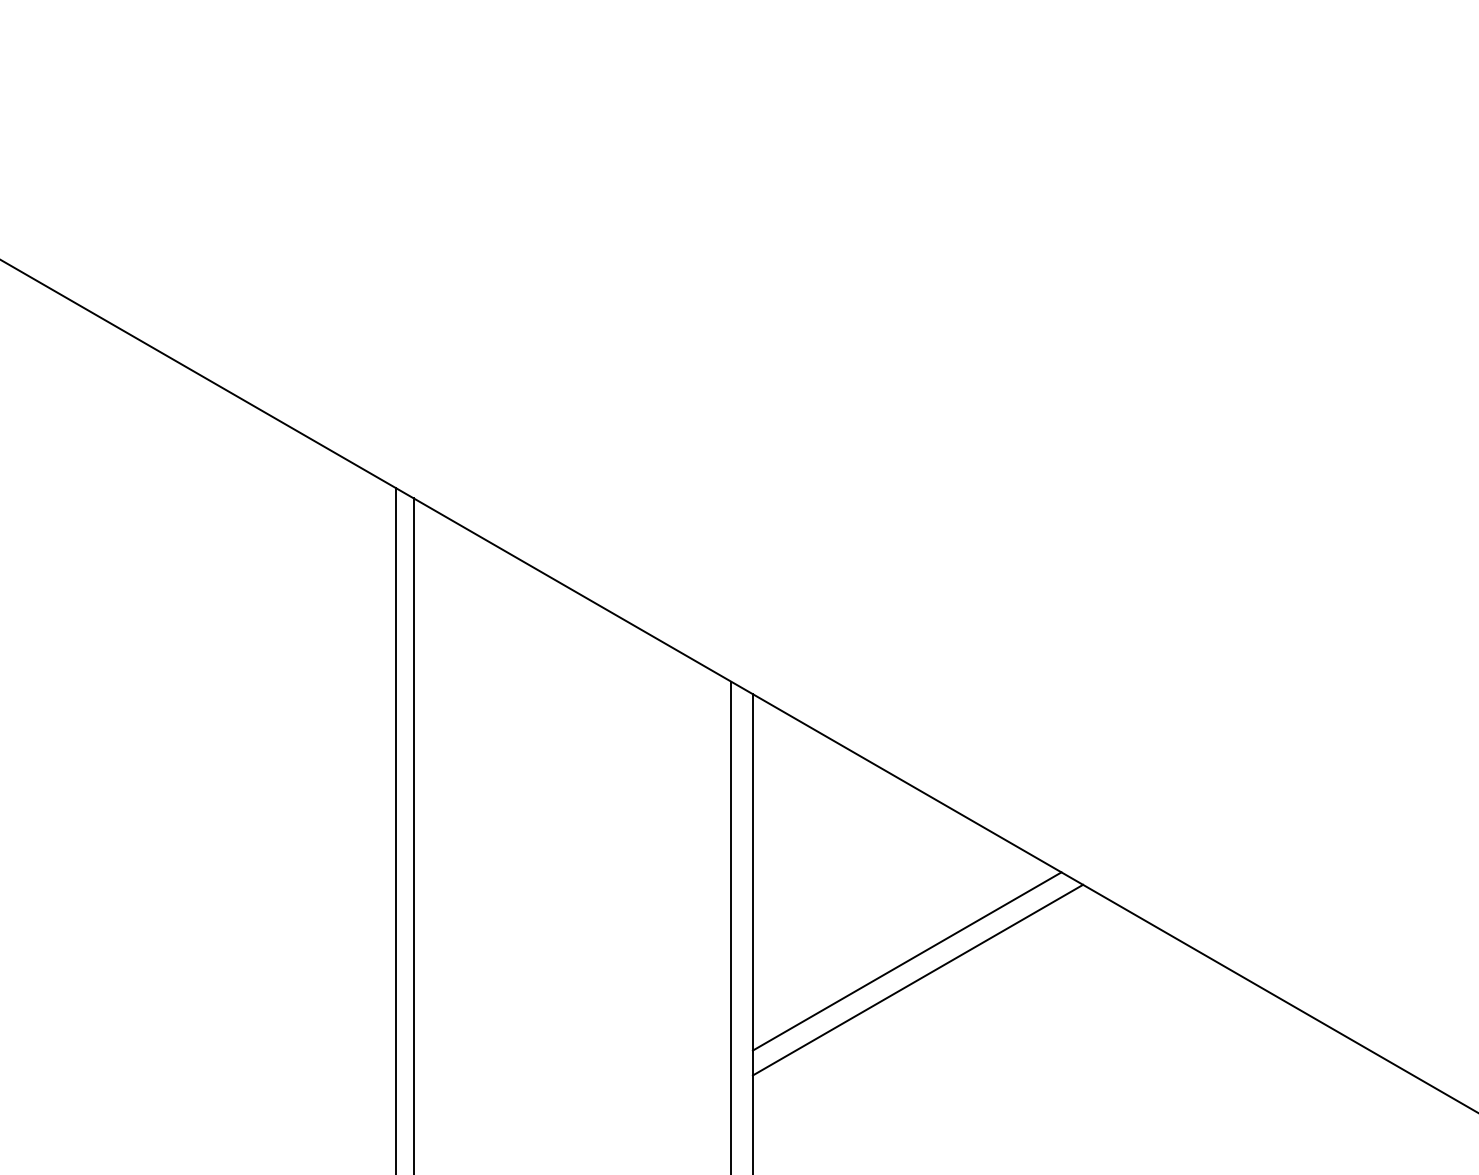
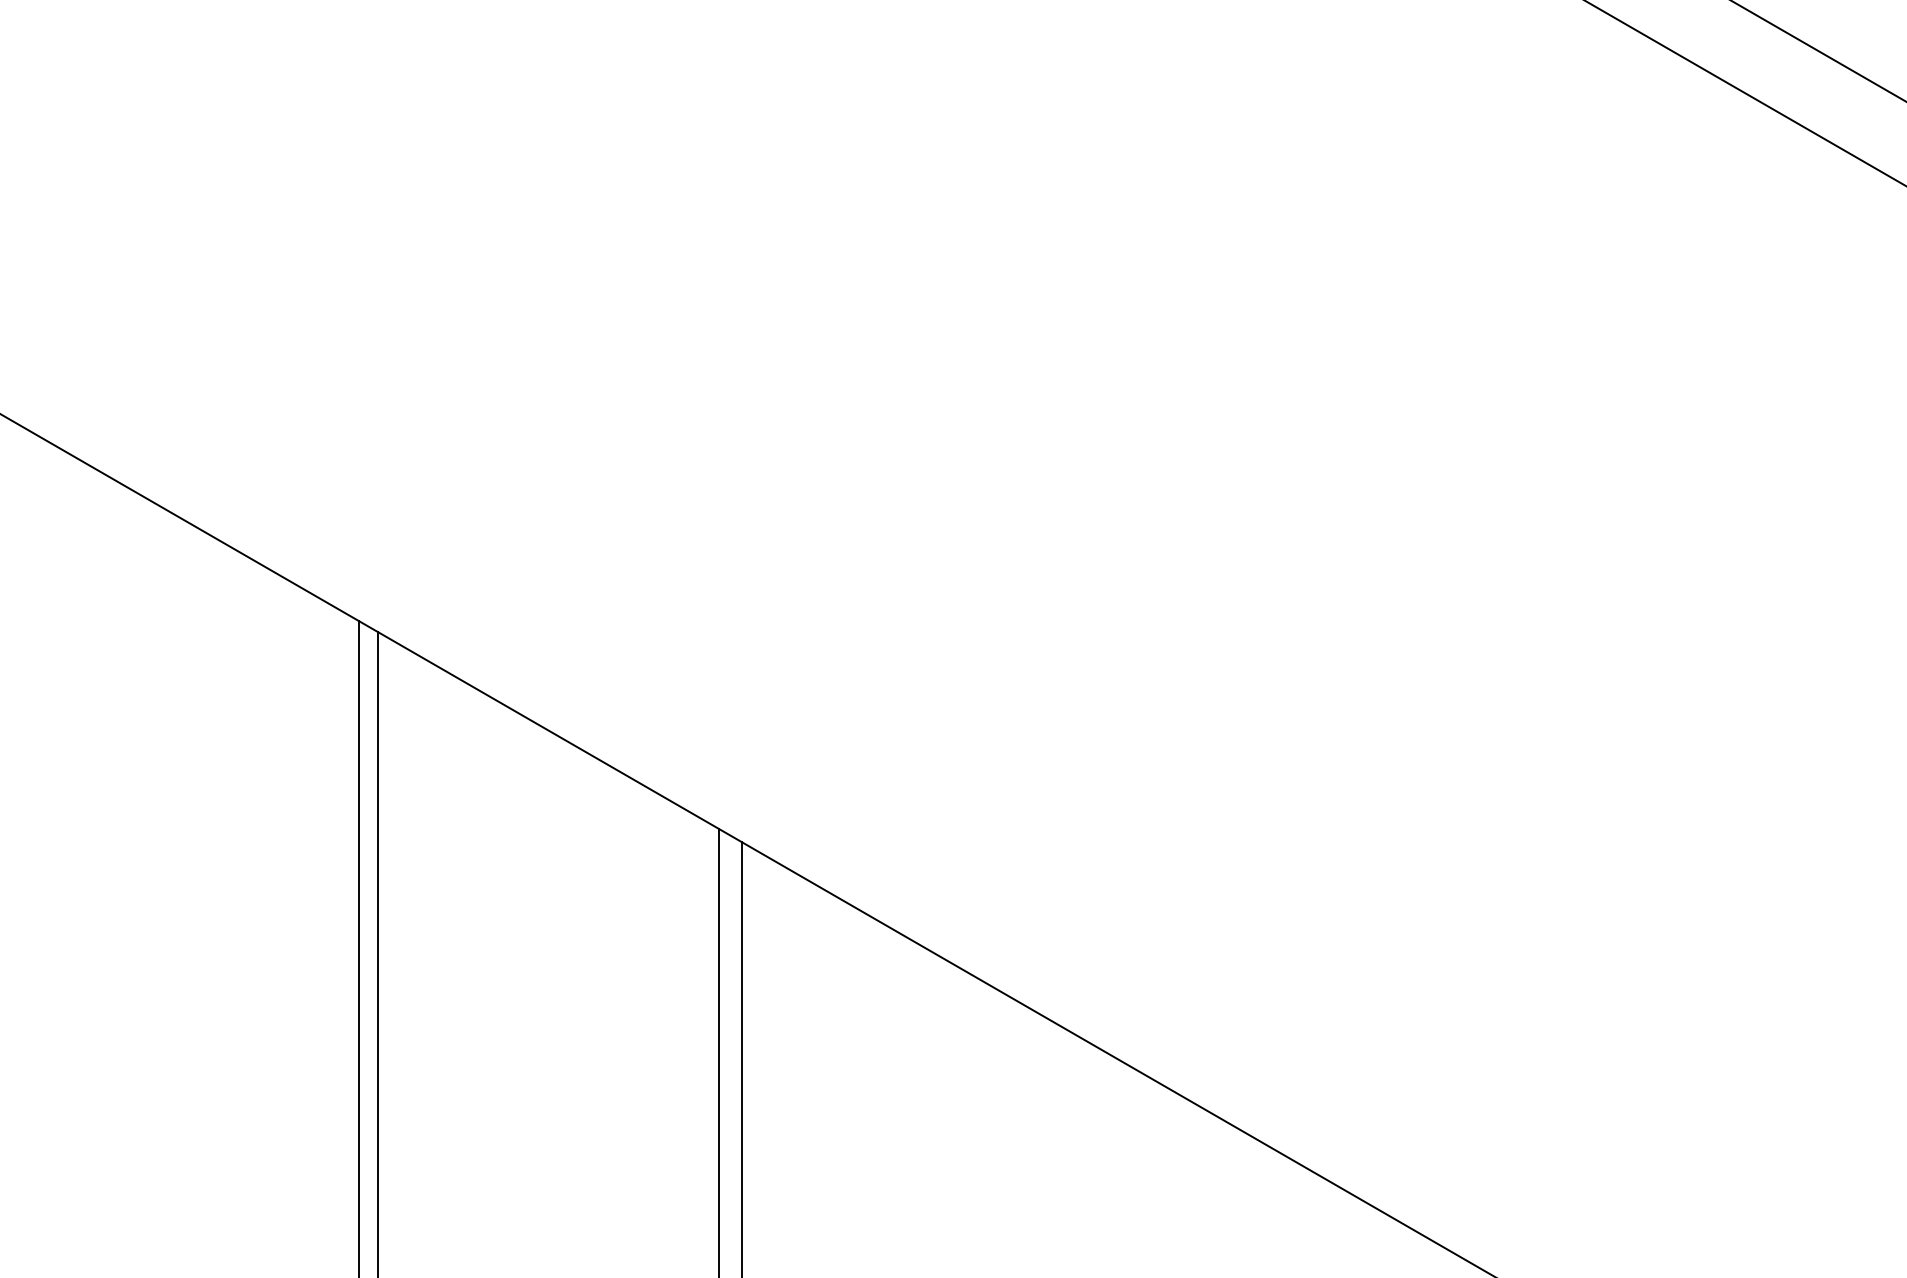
line: (907, 960) -> (907, 1128), removed
line: (918, 979) -> (919, 1148), removed

